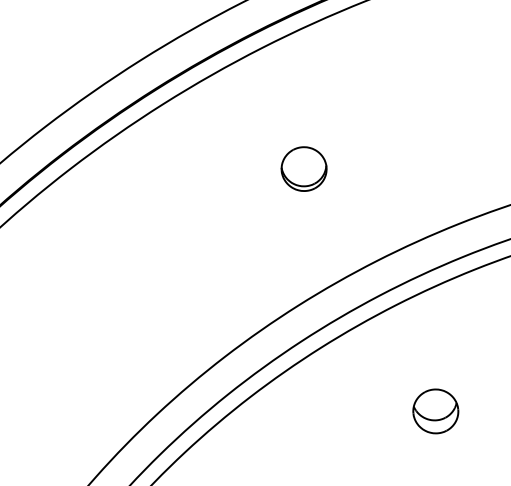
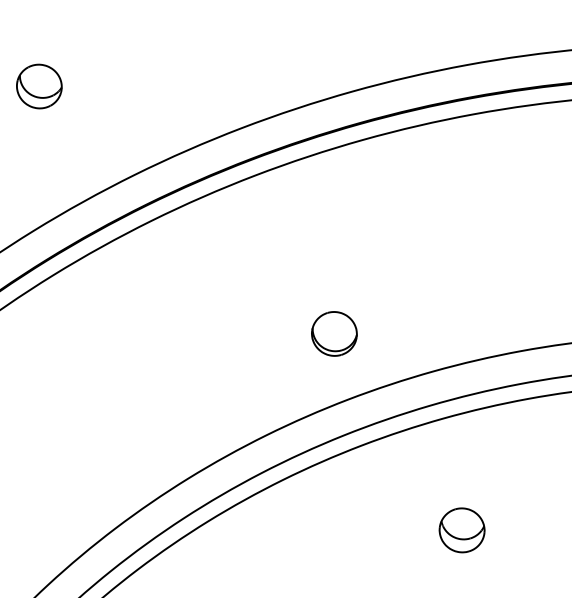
part: (304, 168) -> (334, 333), moved

